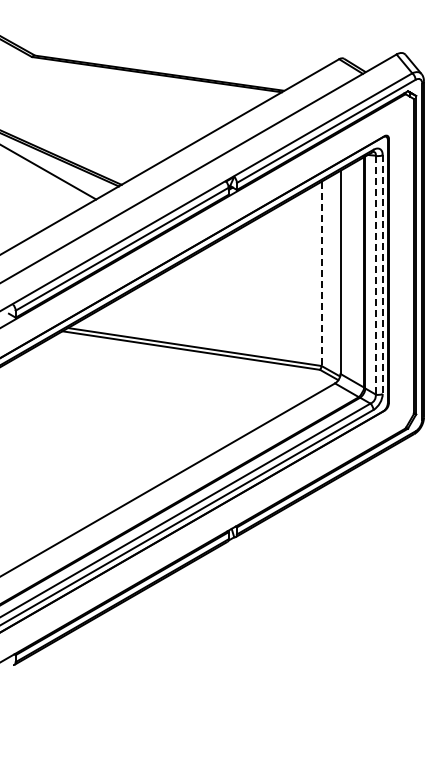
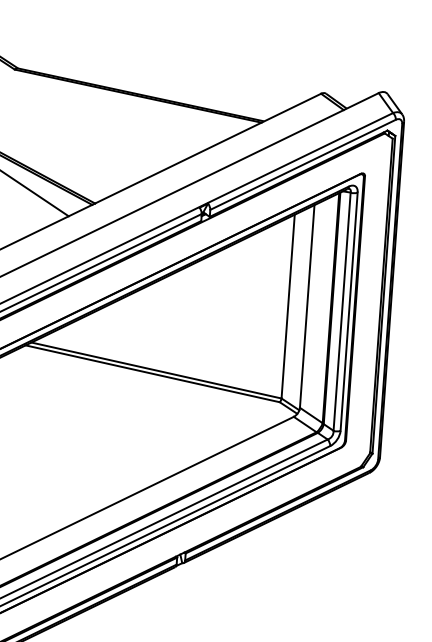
line: (321, 274) -> (288, 307), dashed -> solid
line: (375, 274) -> (341, 311), dashed -> solid
line: (382, 275) -> (348, 312), dashed -> solid

